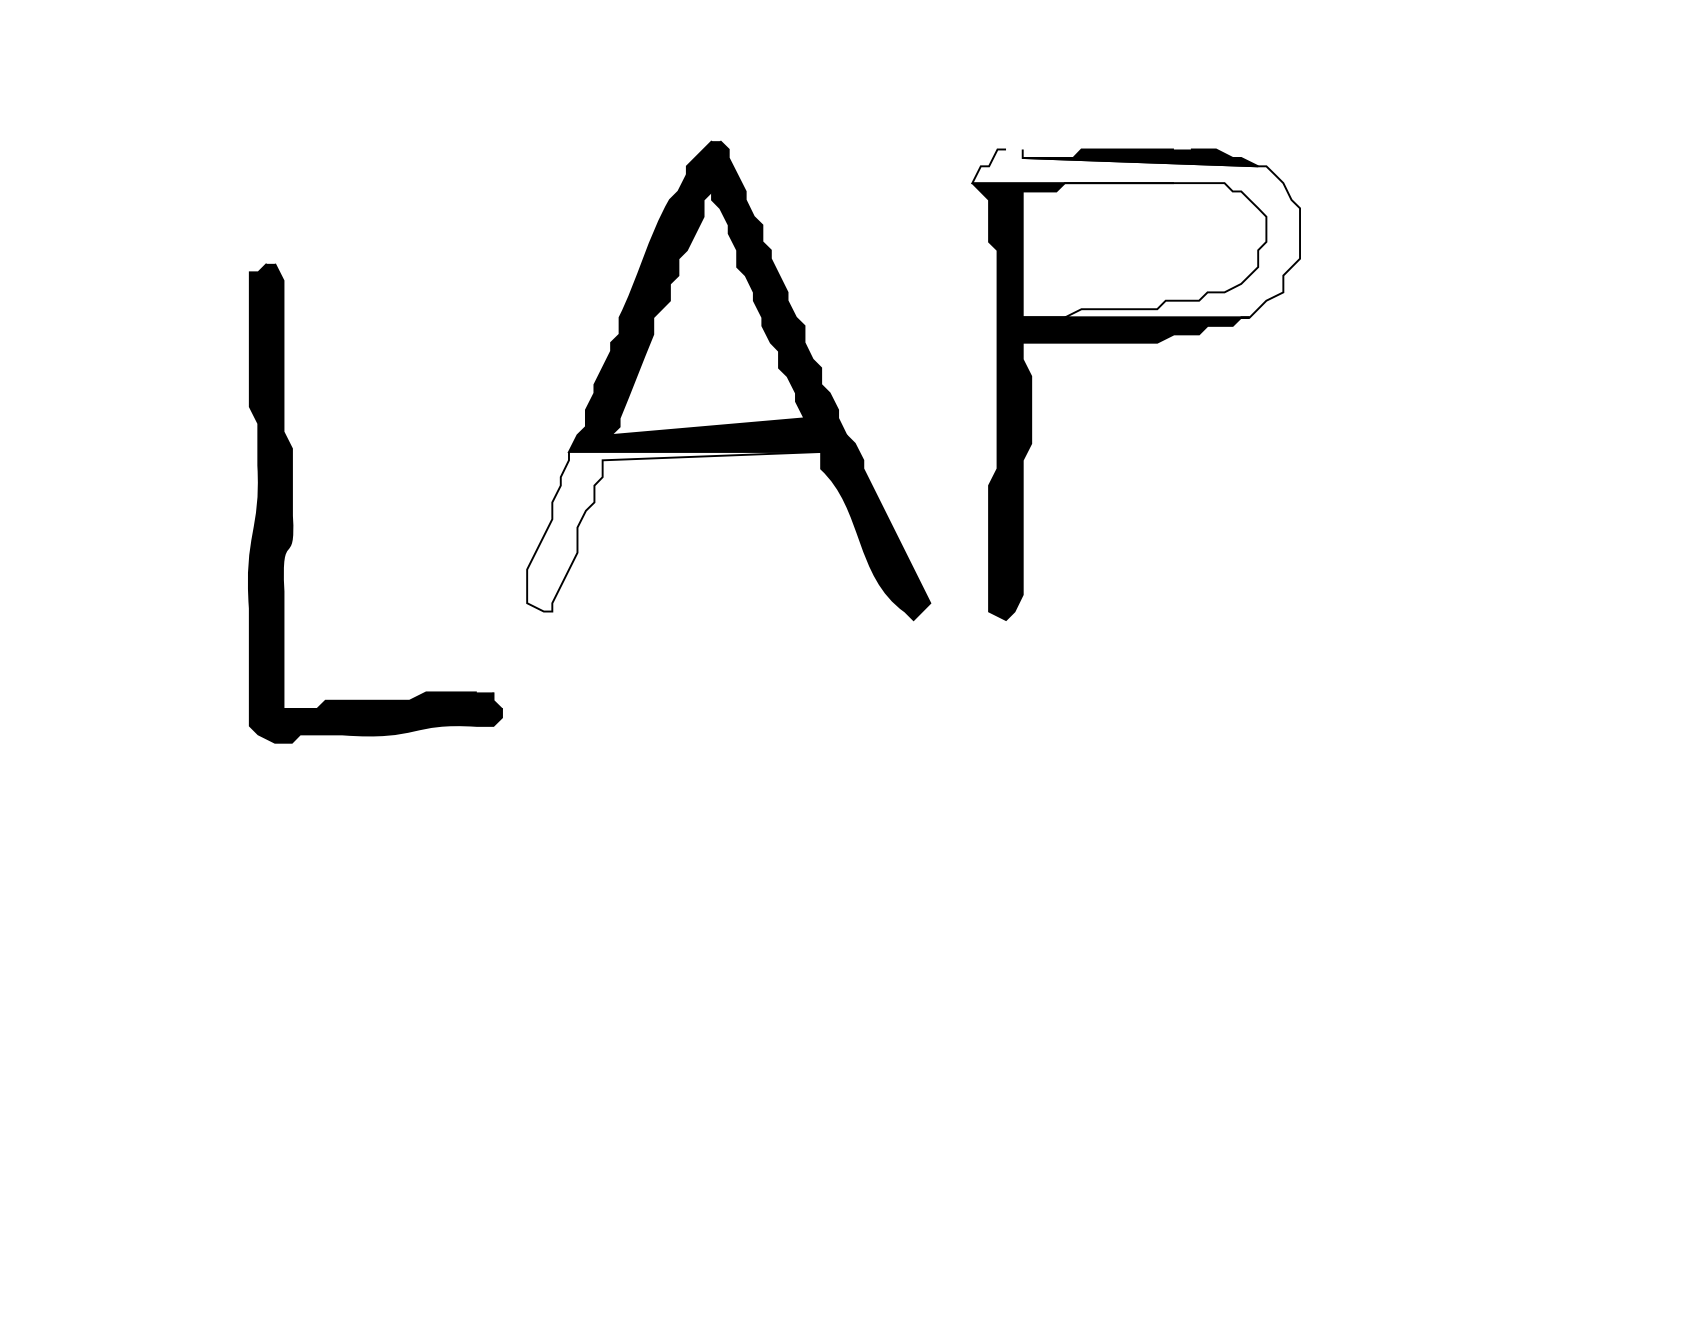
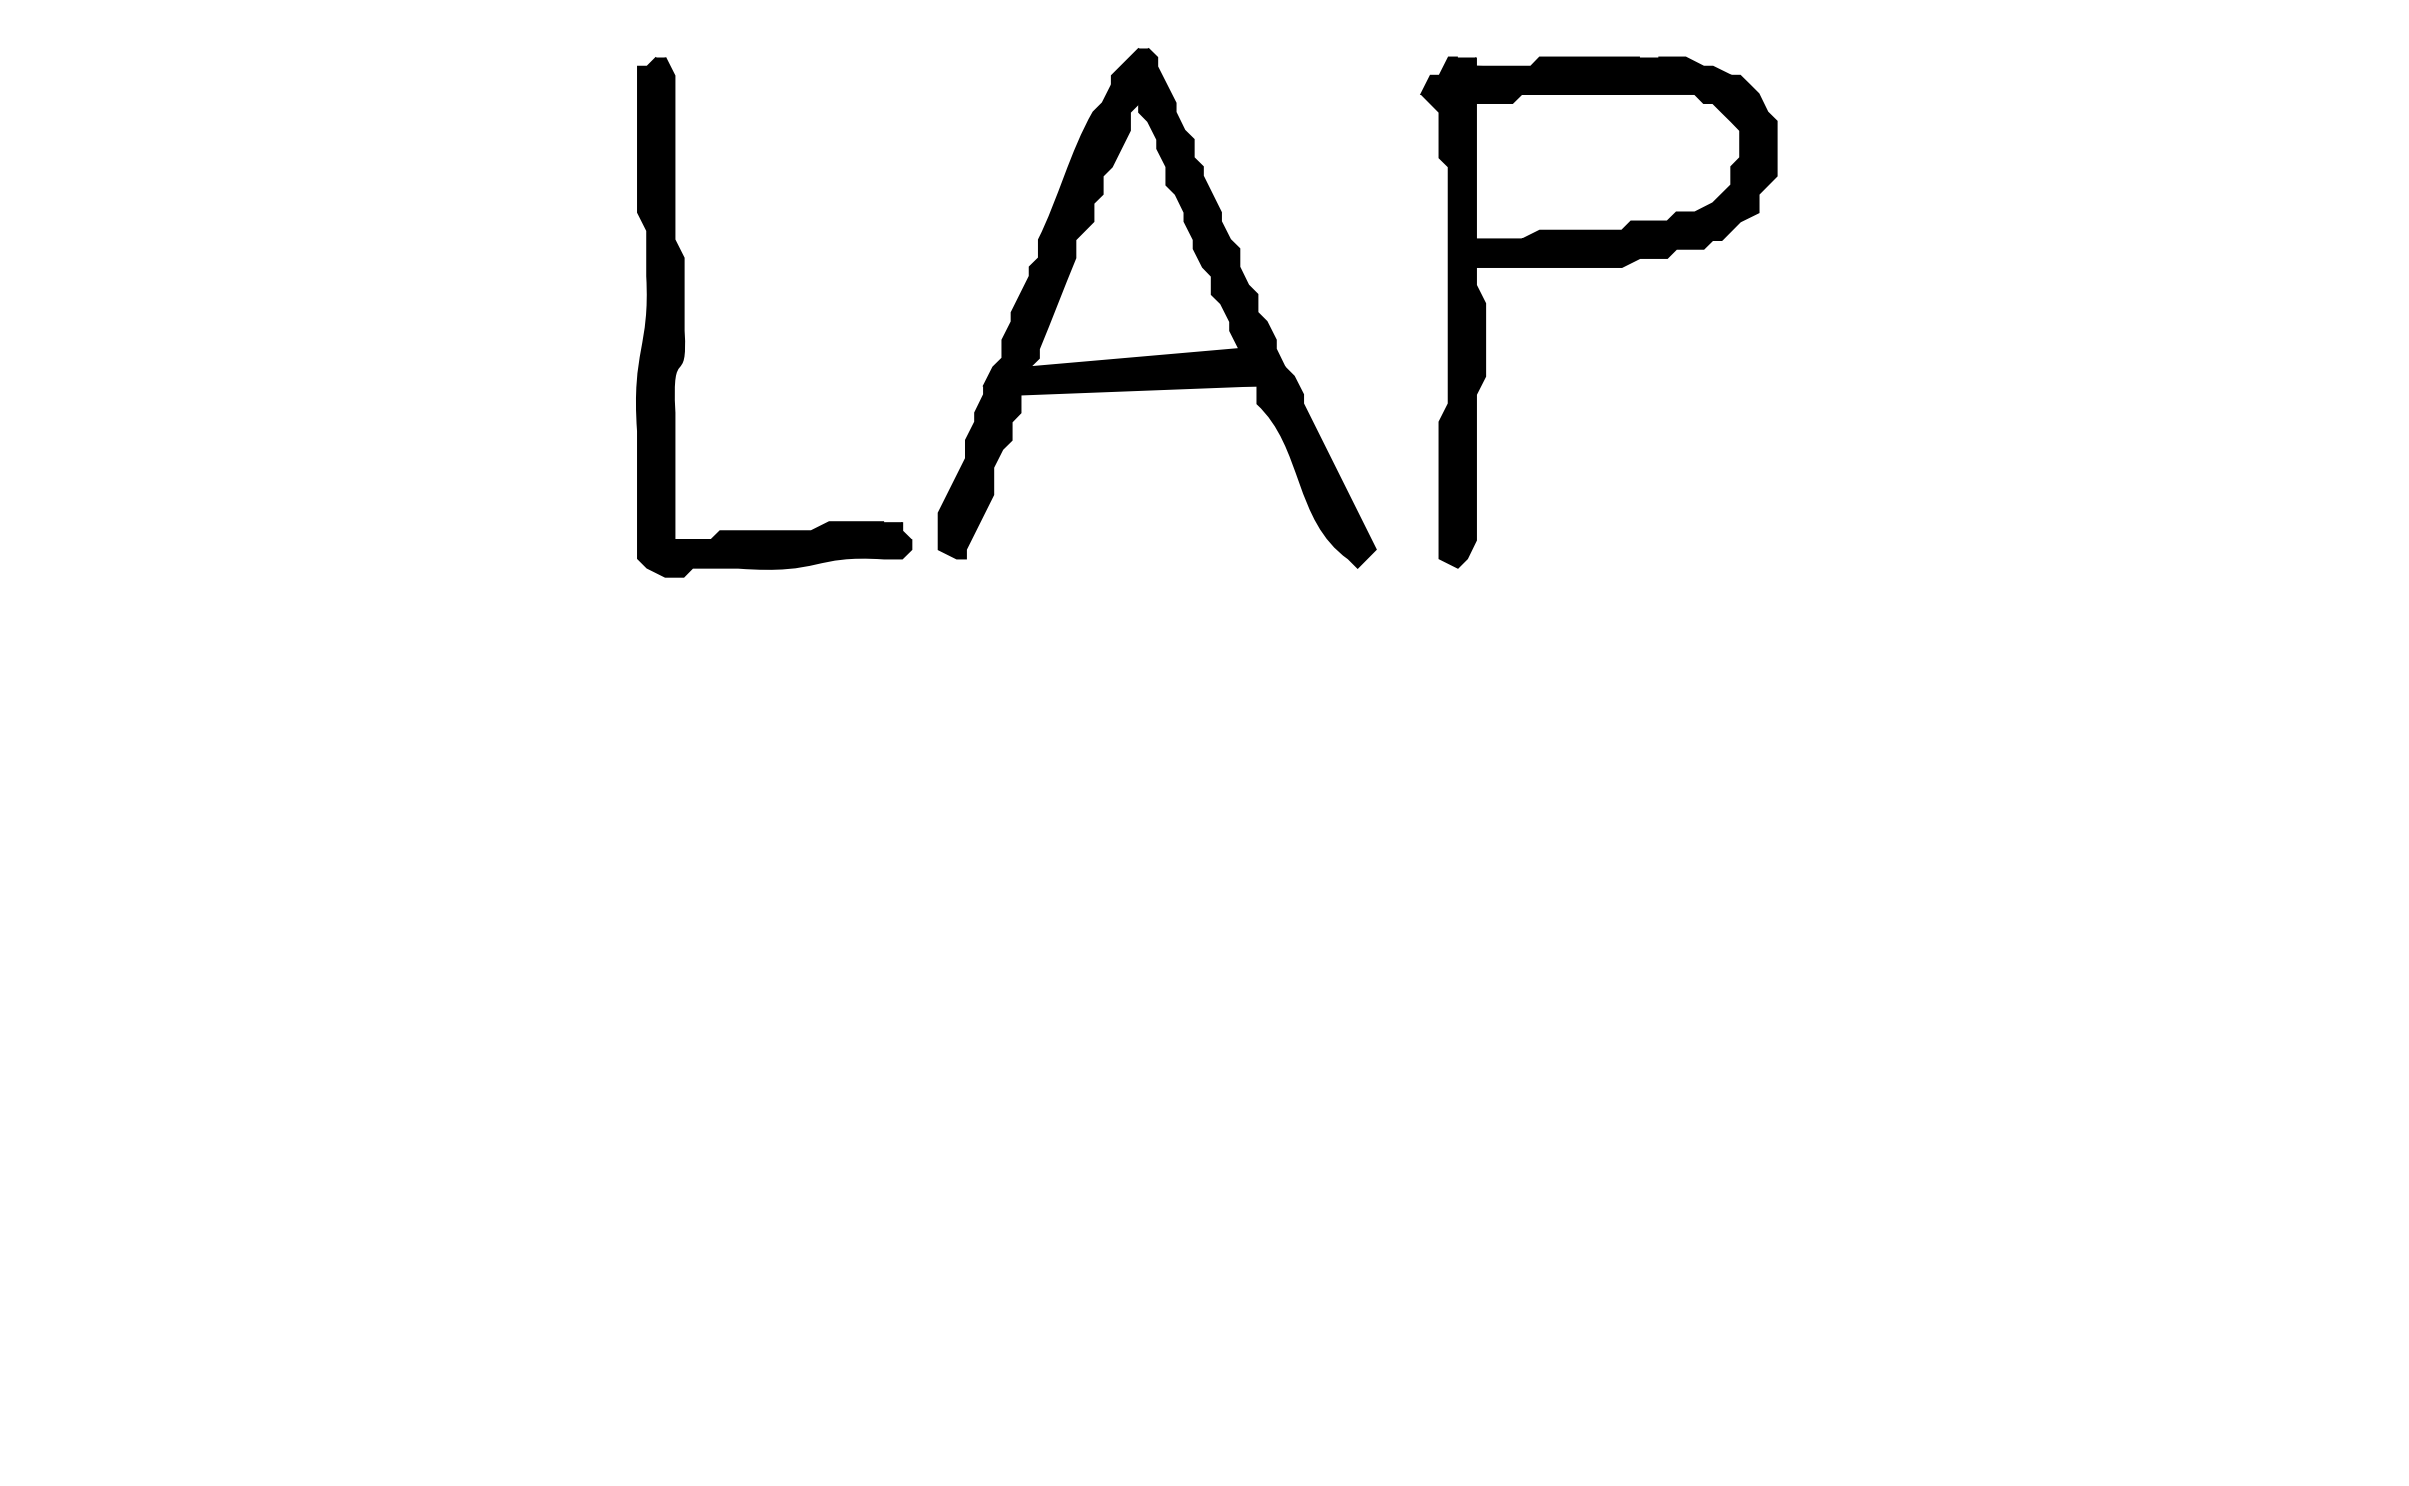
fill: (1135, 233) -> (1598, 148), added
part: (292, 503) -> (684, 317), moved
fill: (673, 531) -> (1097, 471), added

